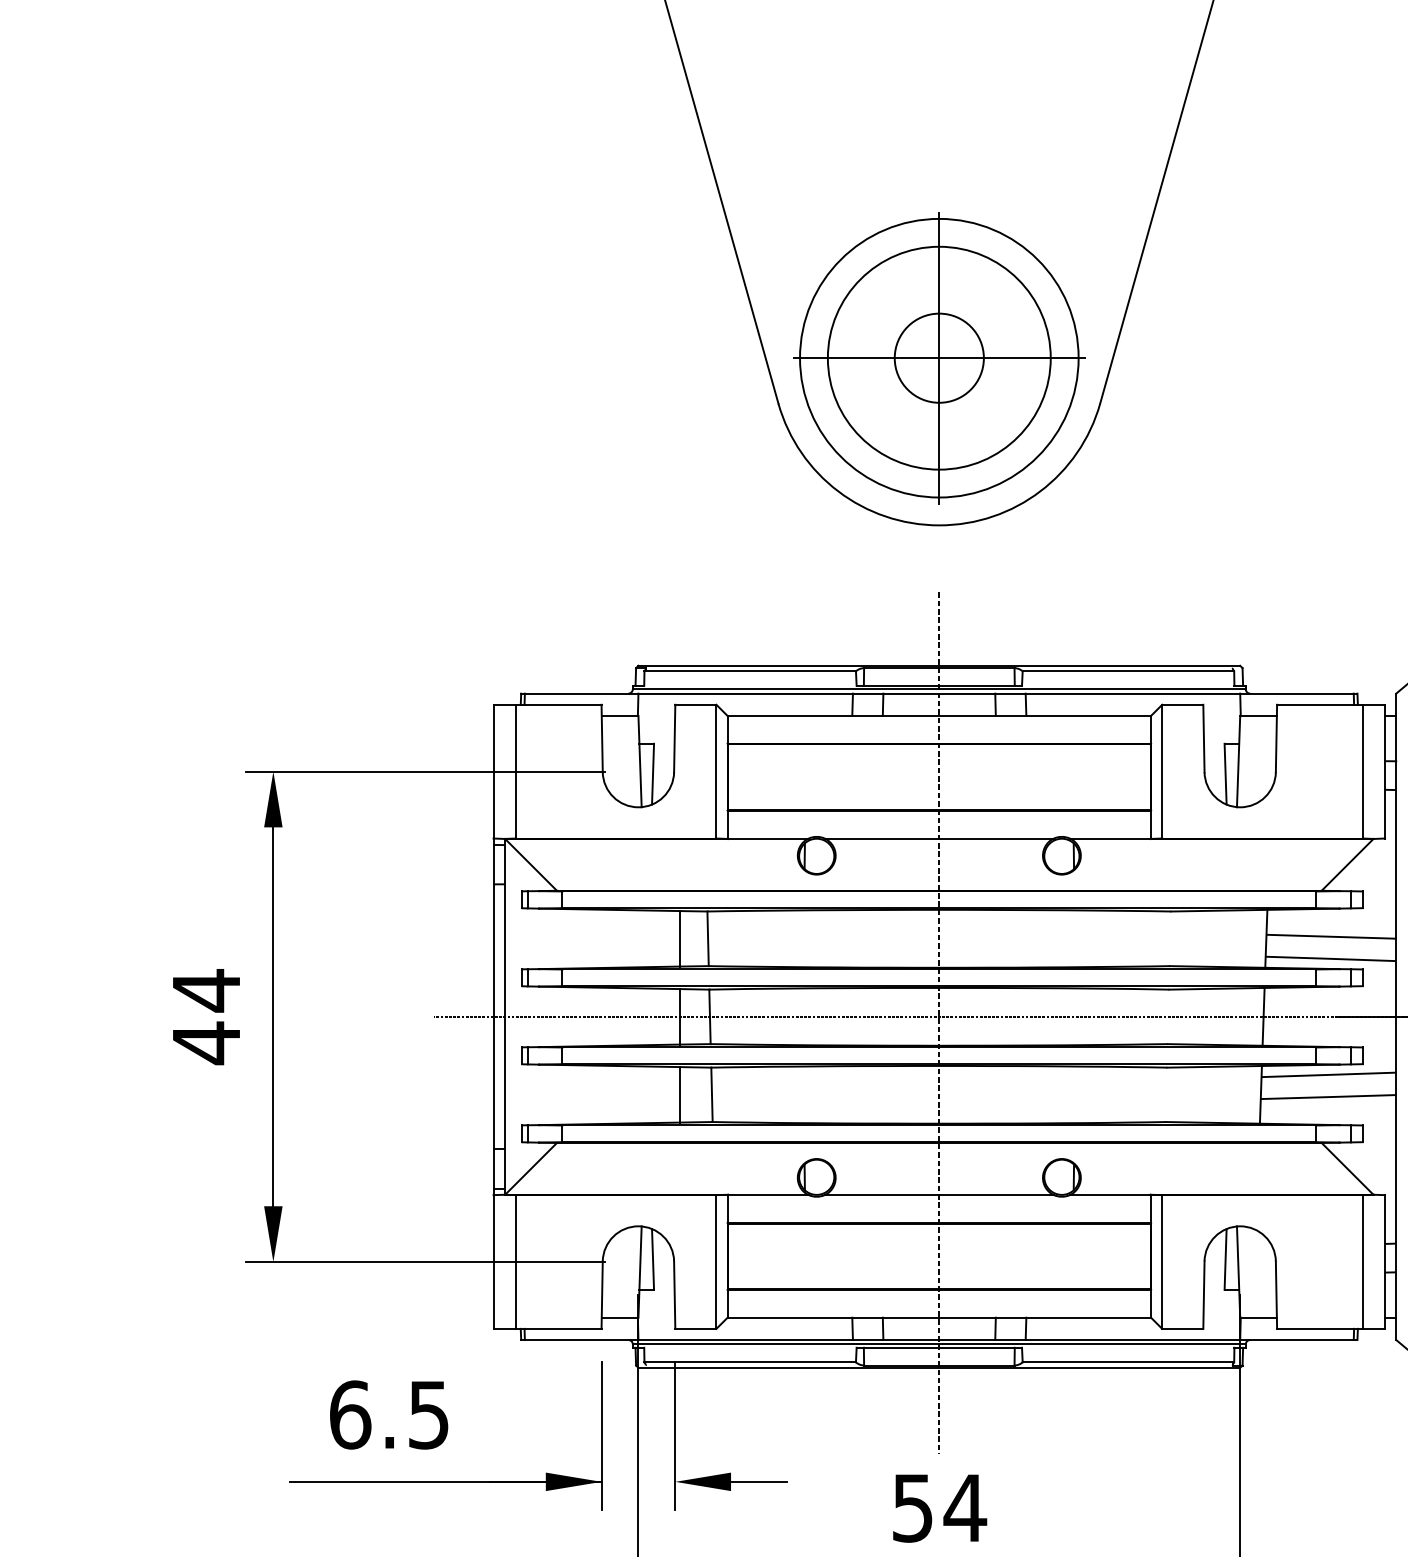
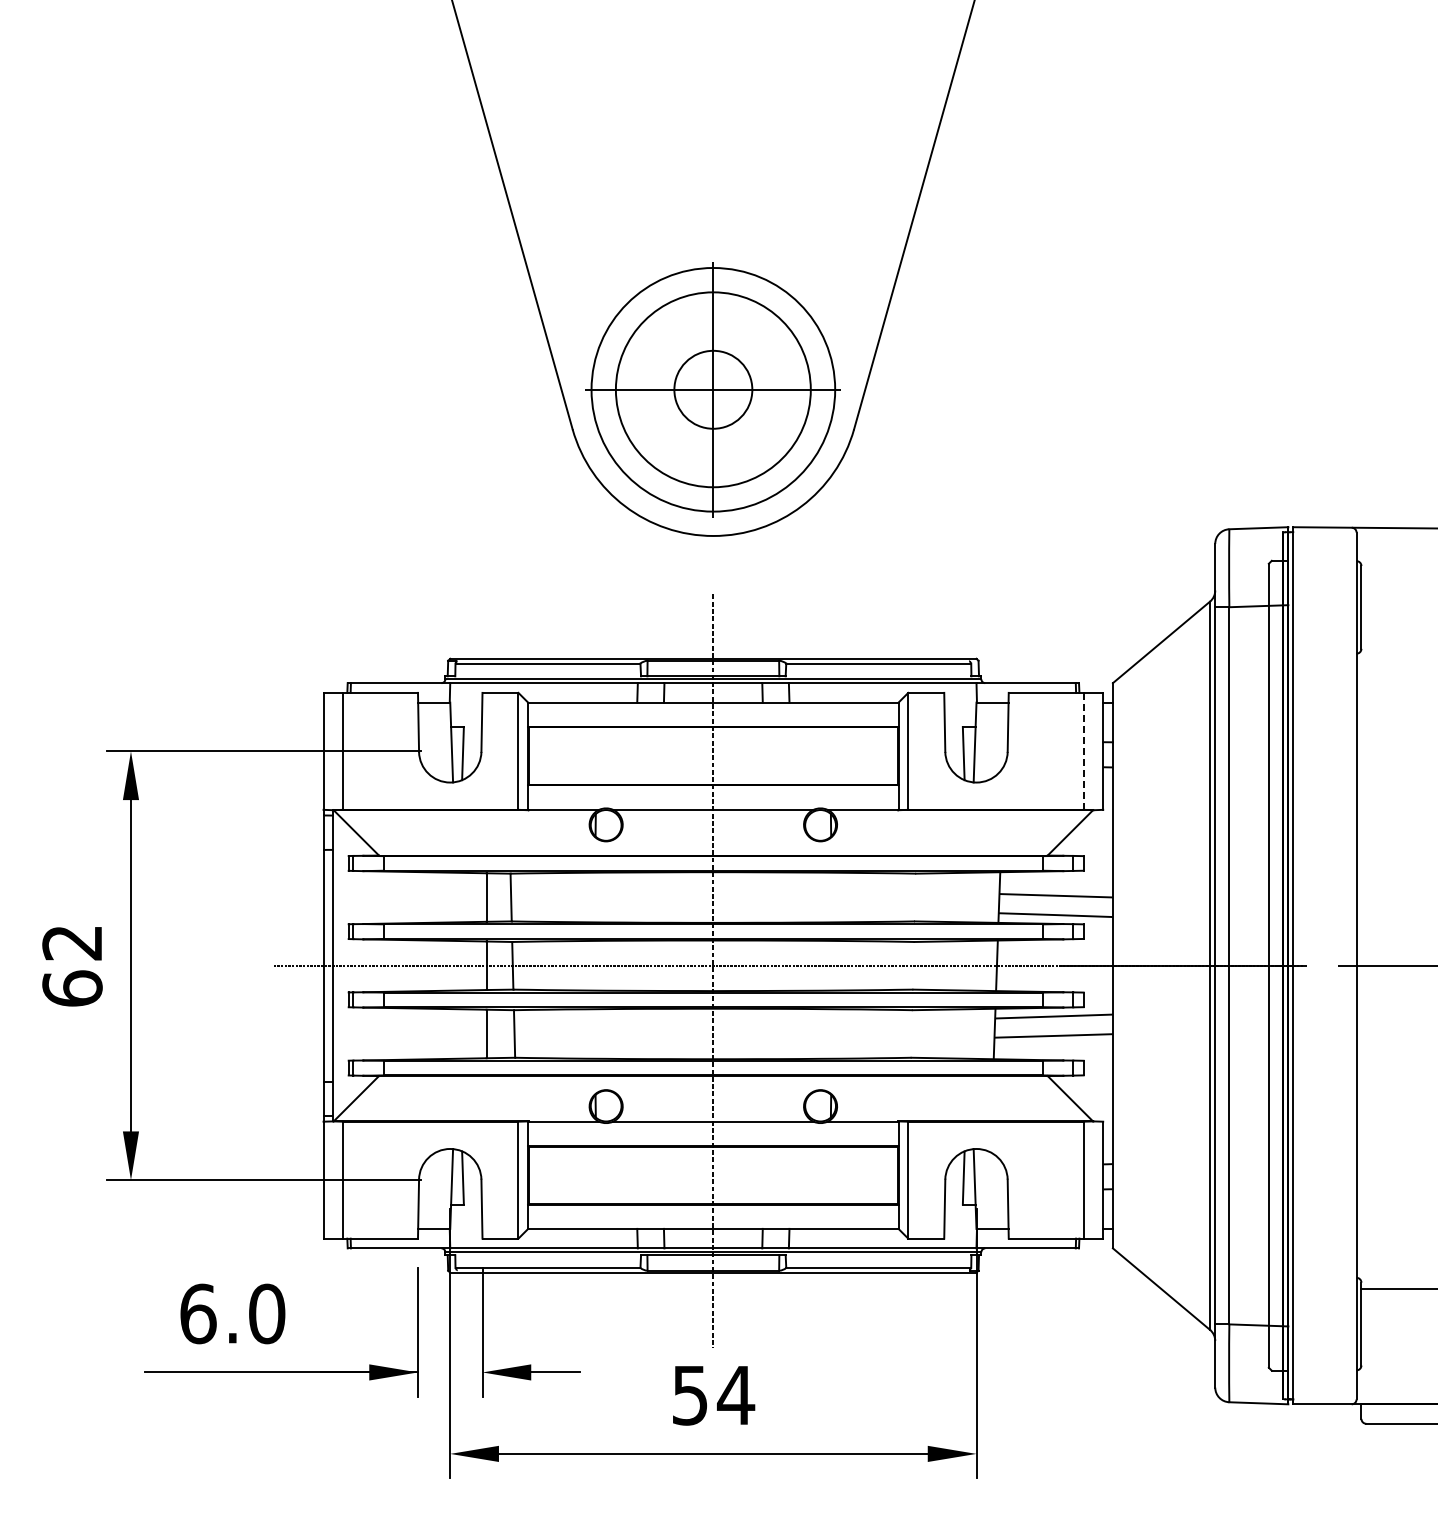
line: (1362, 771) -> (1083, 751), solid -> dashed
text: (206, 1016) -> (72, 965), 44 -> 62
text: (429, 1414) -> (267, 1313), 6.5 -> 6.0

